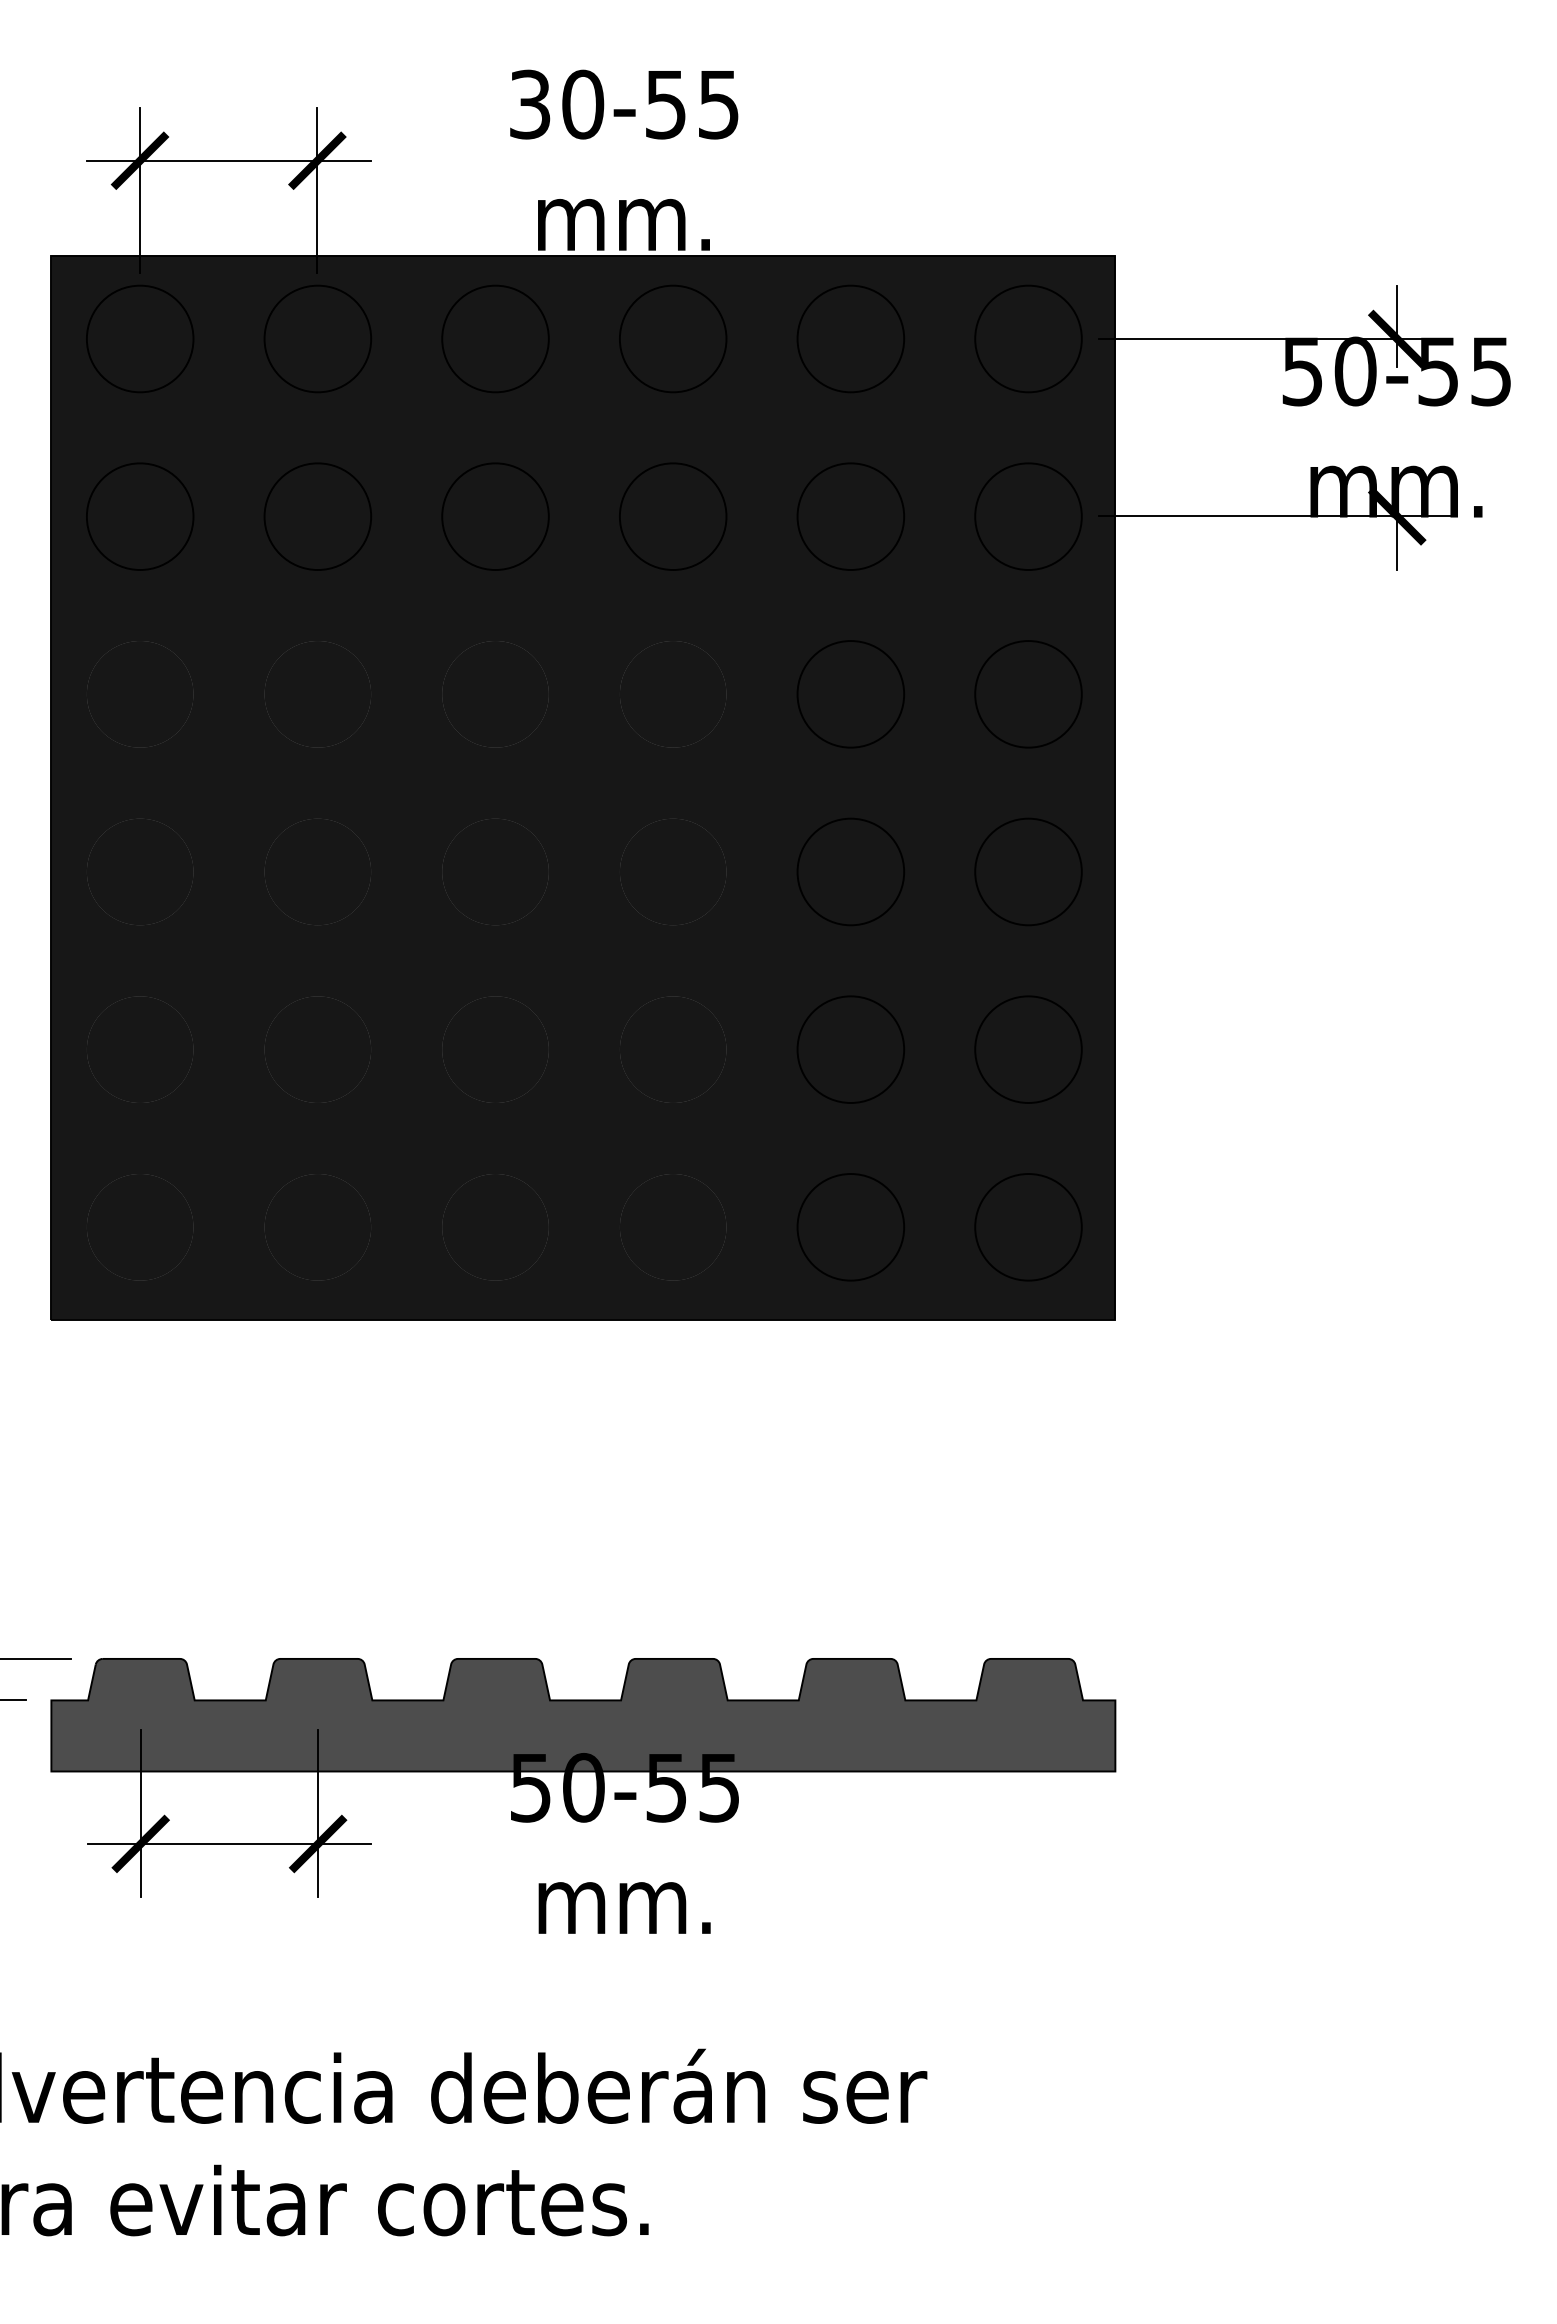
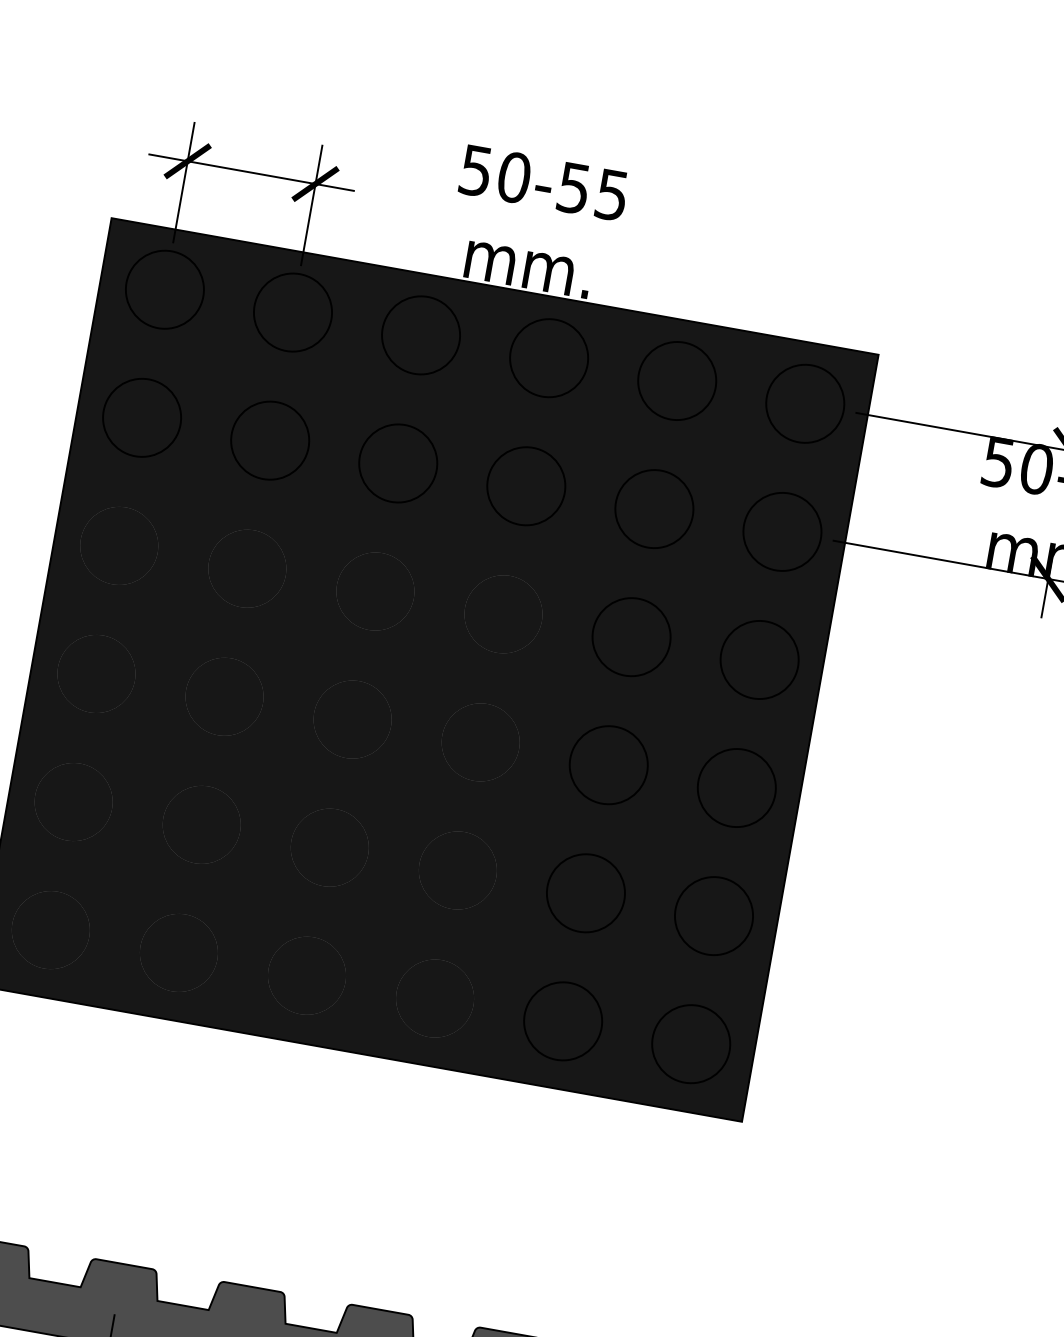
text: (530, 103) -> (476, 170), 30-55 -> 50-55

